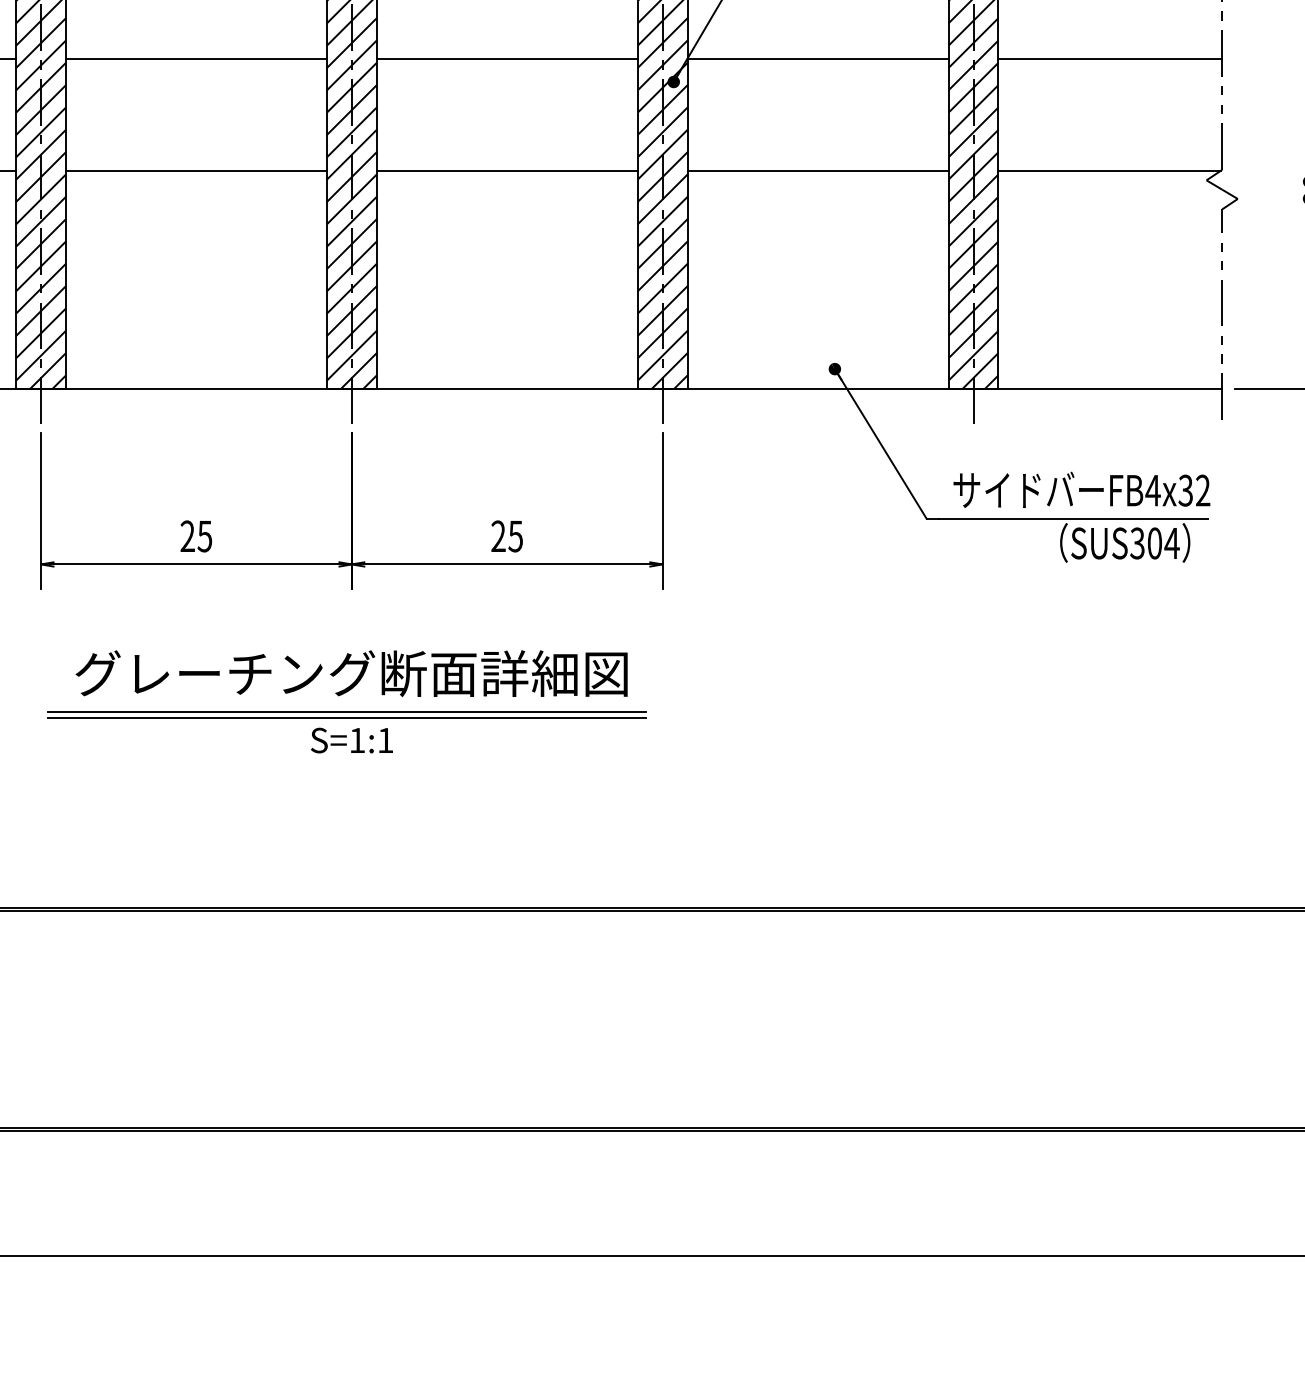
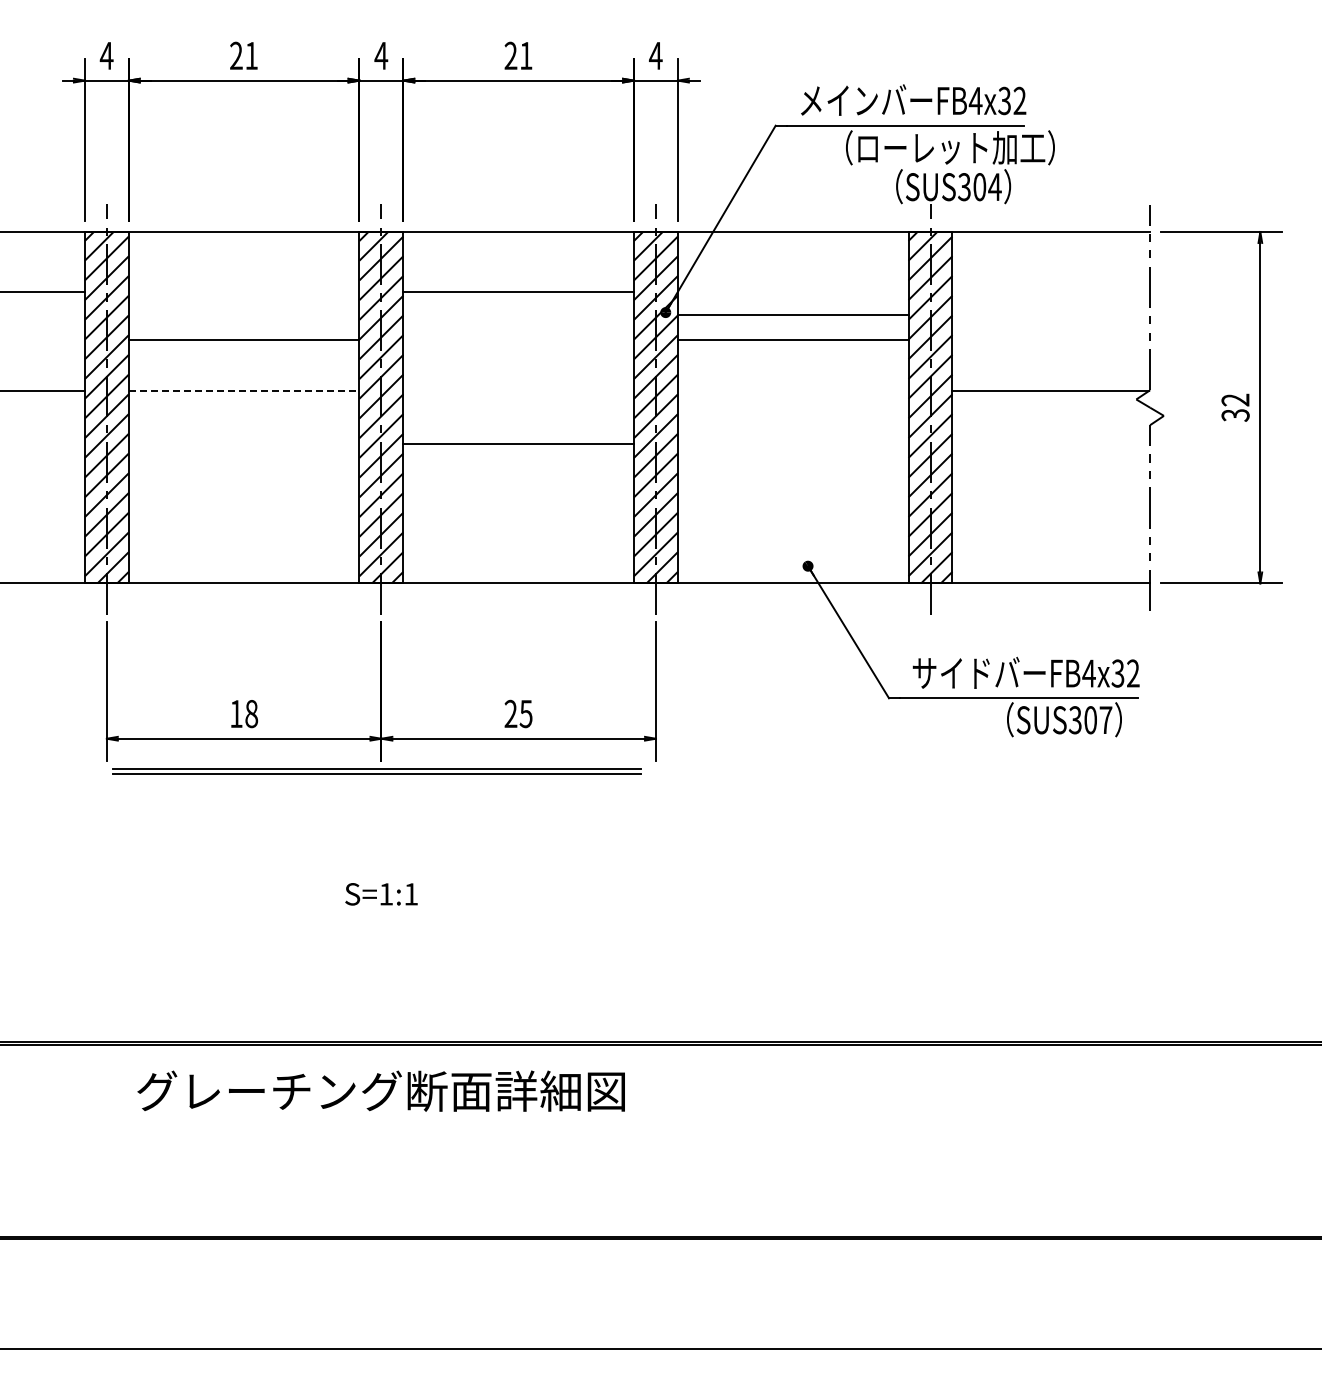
line: (195, 59) -> (243, 340), moved
line: (817, 59) -> (792, 340), moved
line: (1110, 59) -> (1051, 292), removed
line: (196, 171) -> (244, 391), solid -> dashed
line: (507, 171) -> (518, 444), moved
line: (817, 171) -> (792, 315), moved
text: (196, 535) -> (244, 713), 25 -> 18
text: (1171, 542) -> (1105, 719), SUS304 -> SUS307
text: (350, 672) -> (380, 1090), moved
part: (346, 714) -> (376, 771), moved

